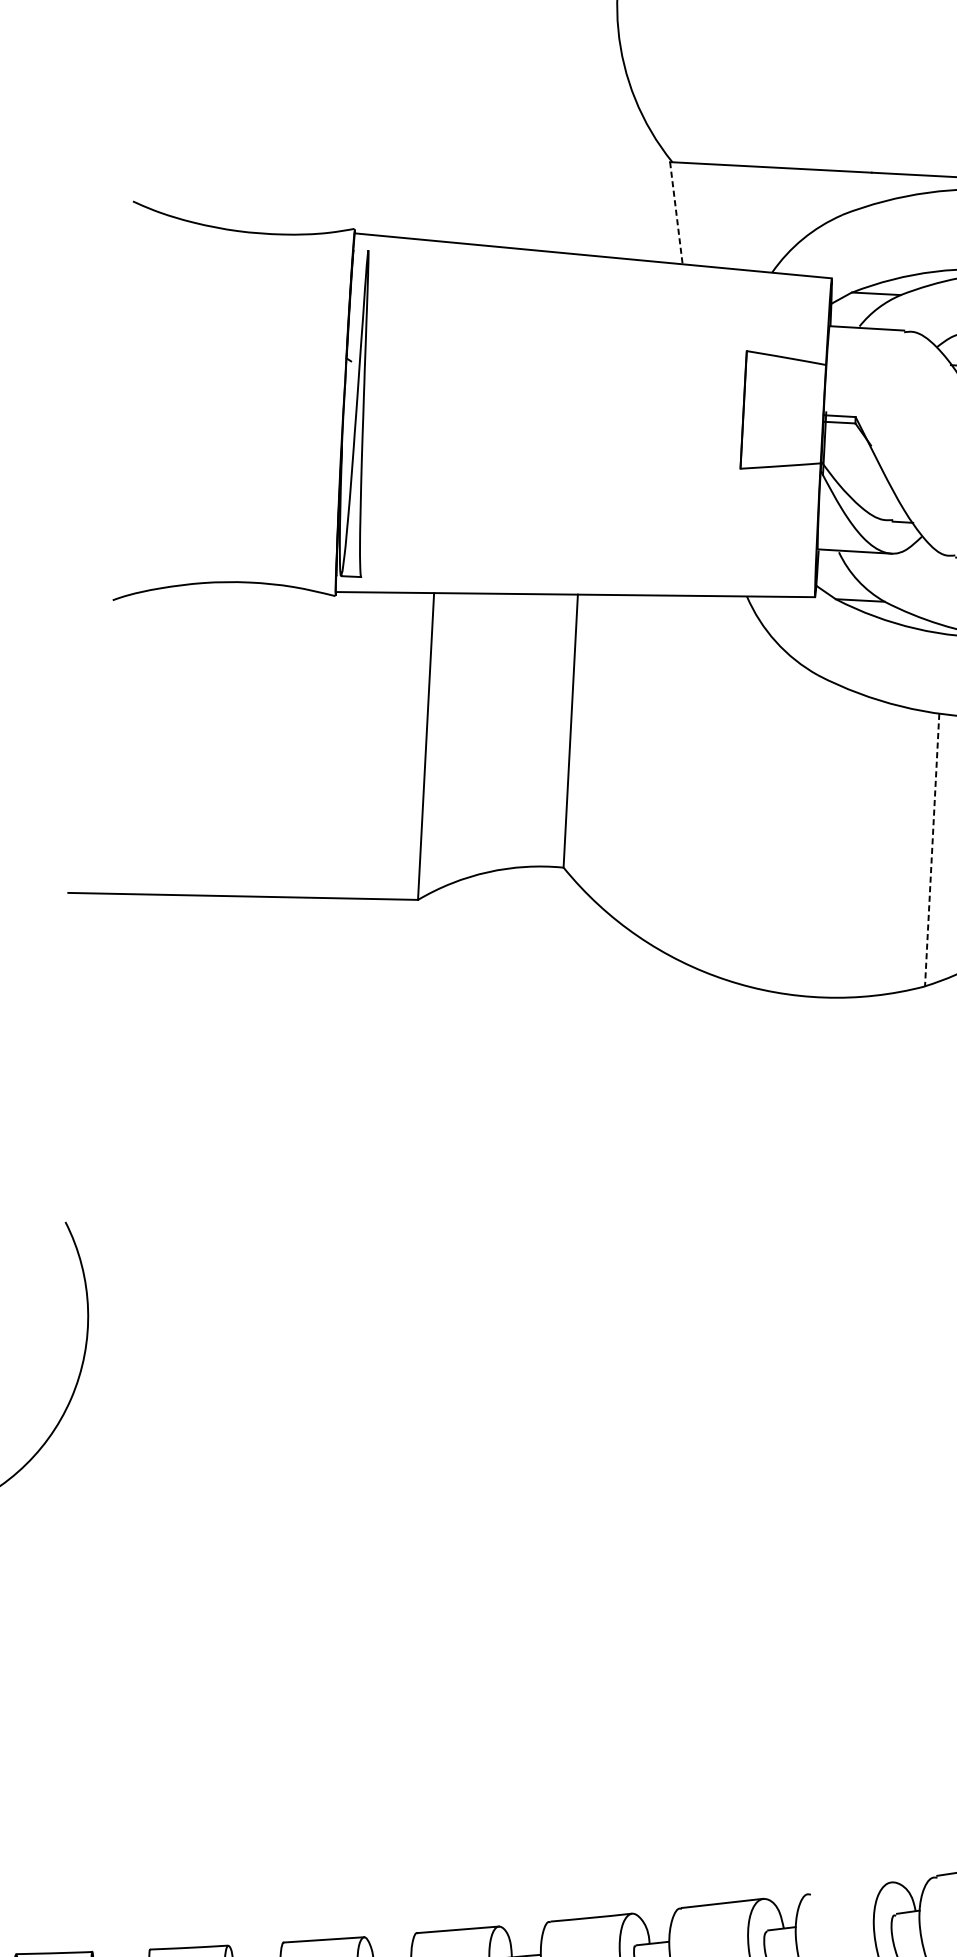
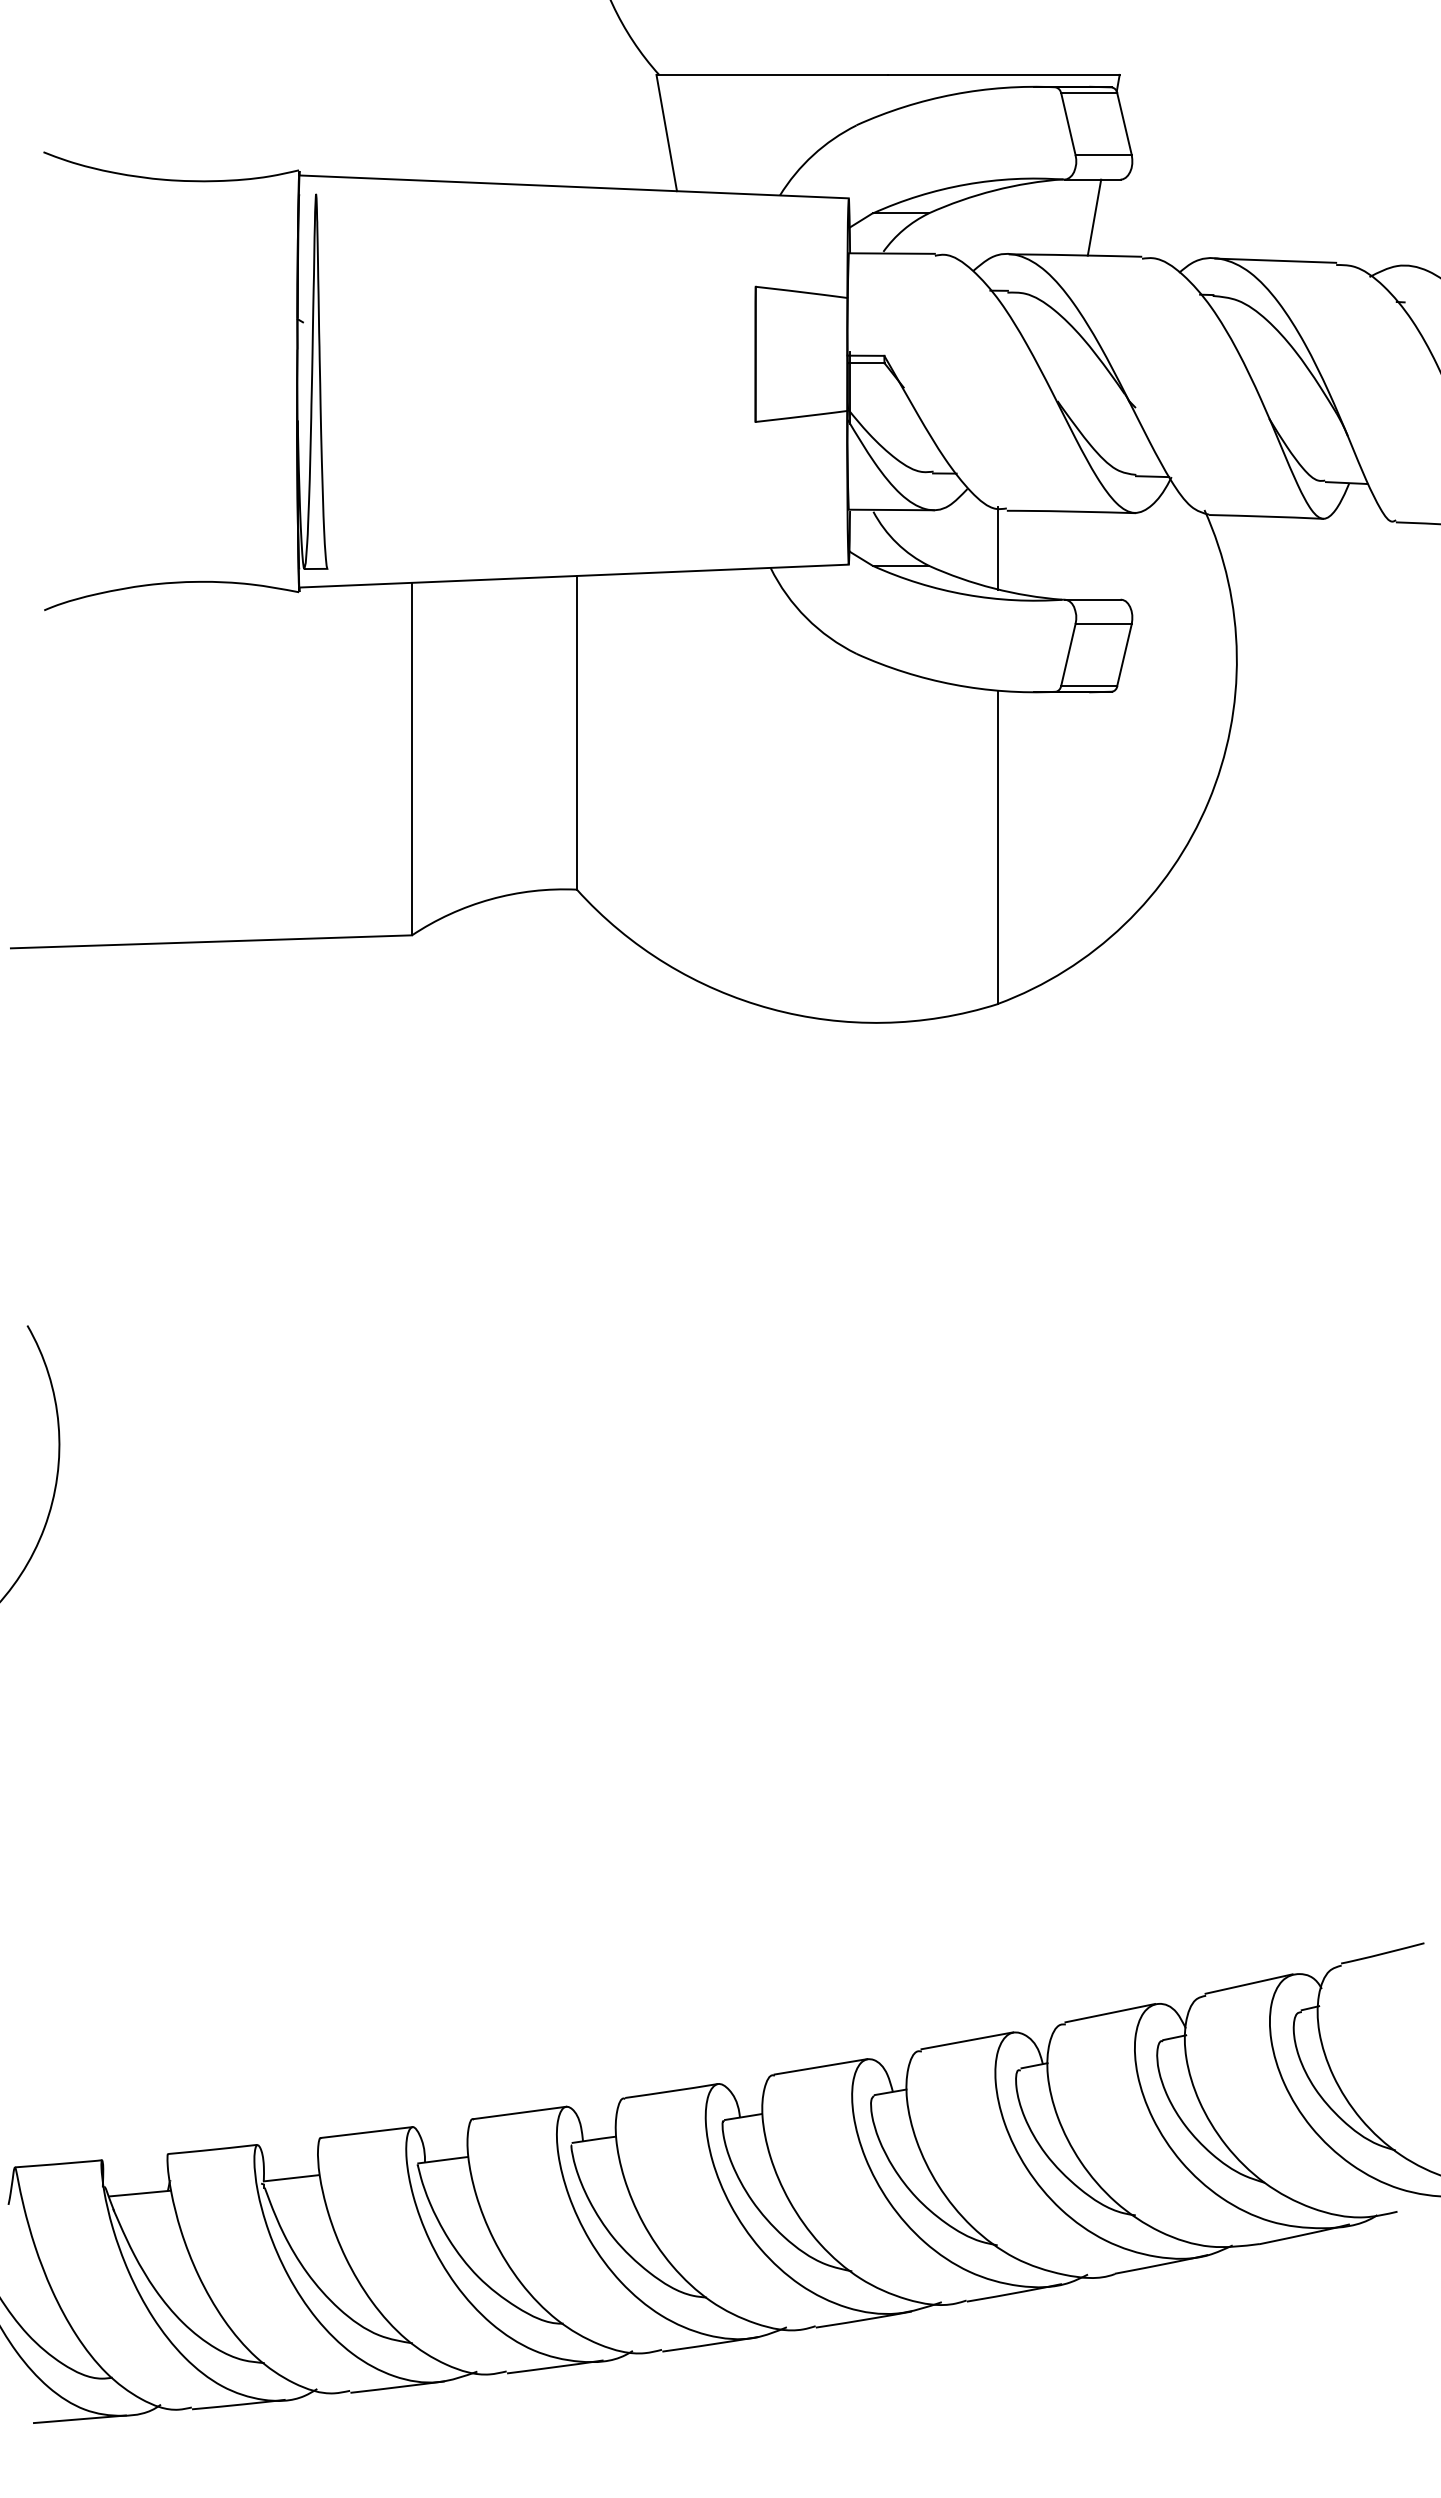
line: (676, 213) -> (666, 133), dashed -> solid
line: (946, 589) -> (998, 548), added
line: (932, 850) -> (998, 847), dashed -> solid
line: (851, 1887) -> (967, 2040), added

